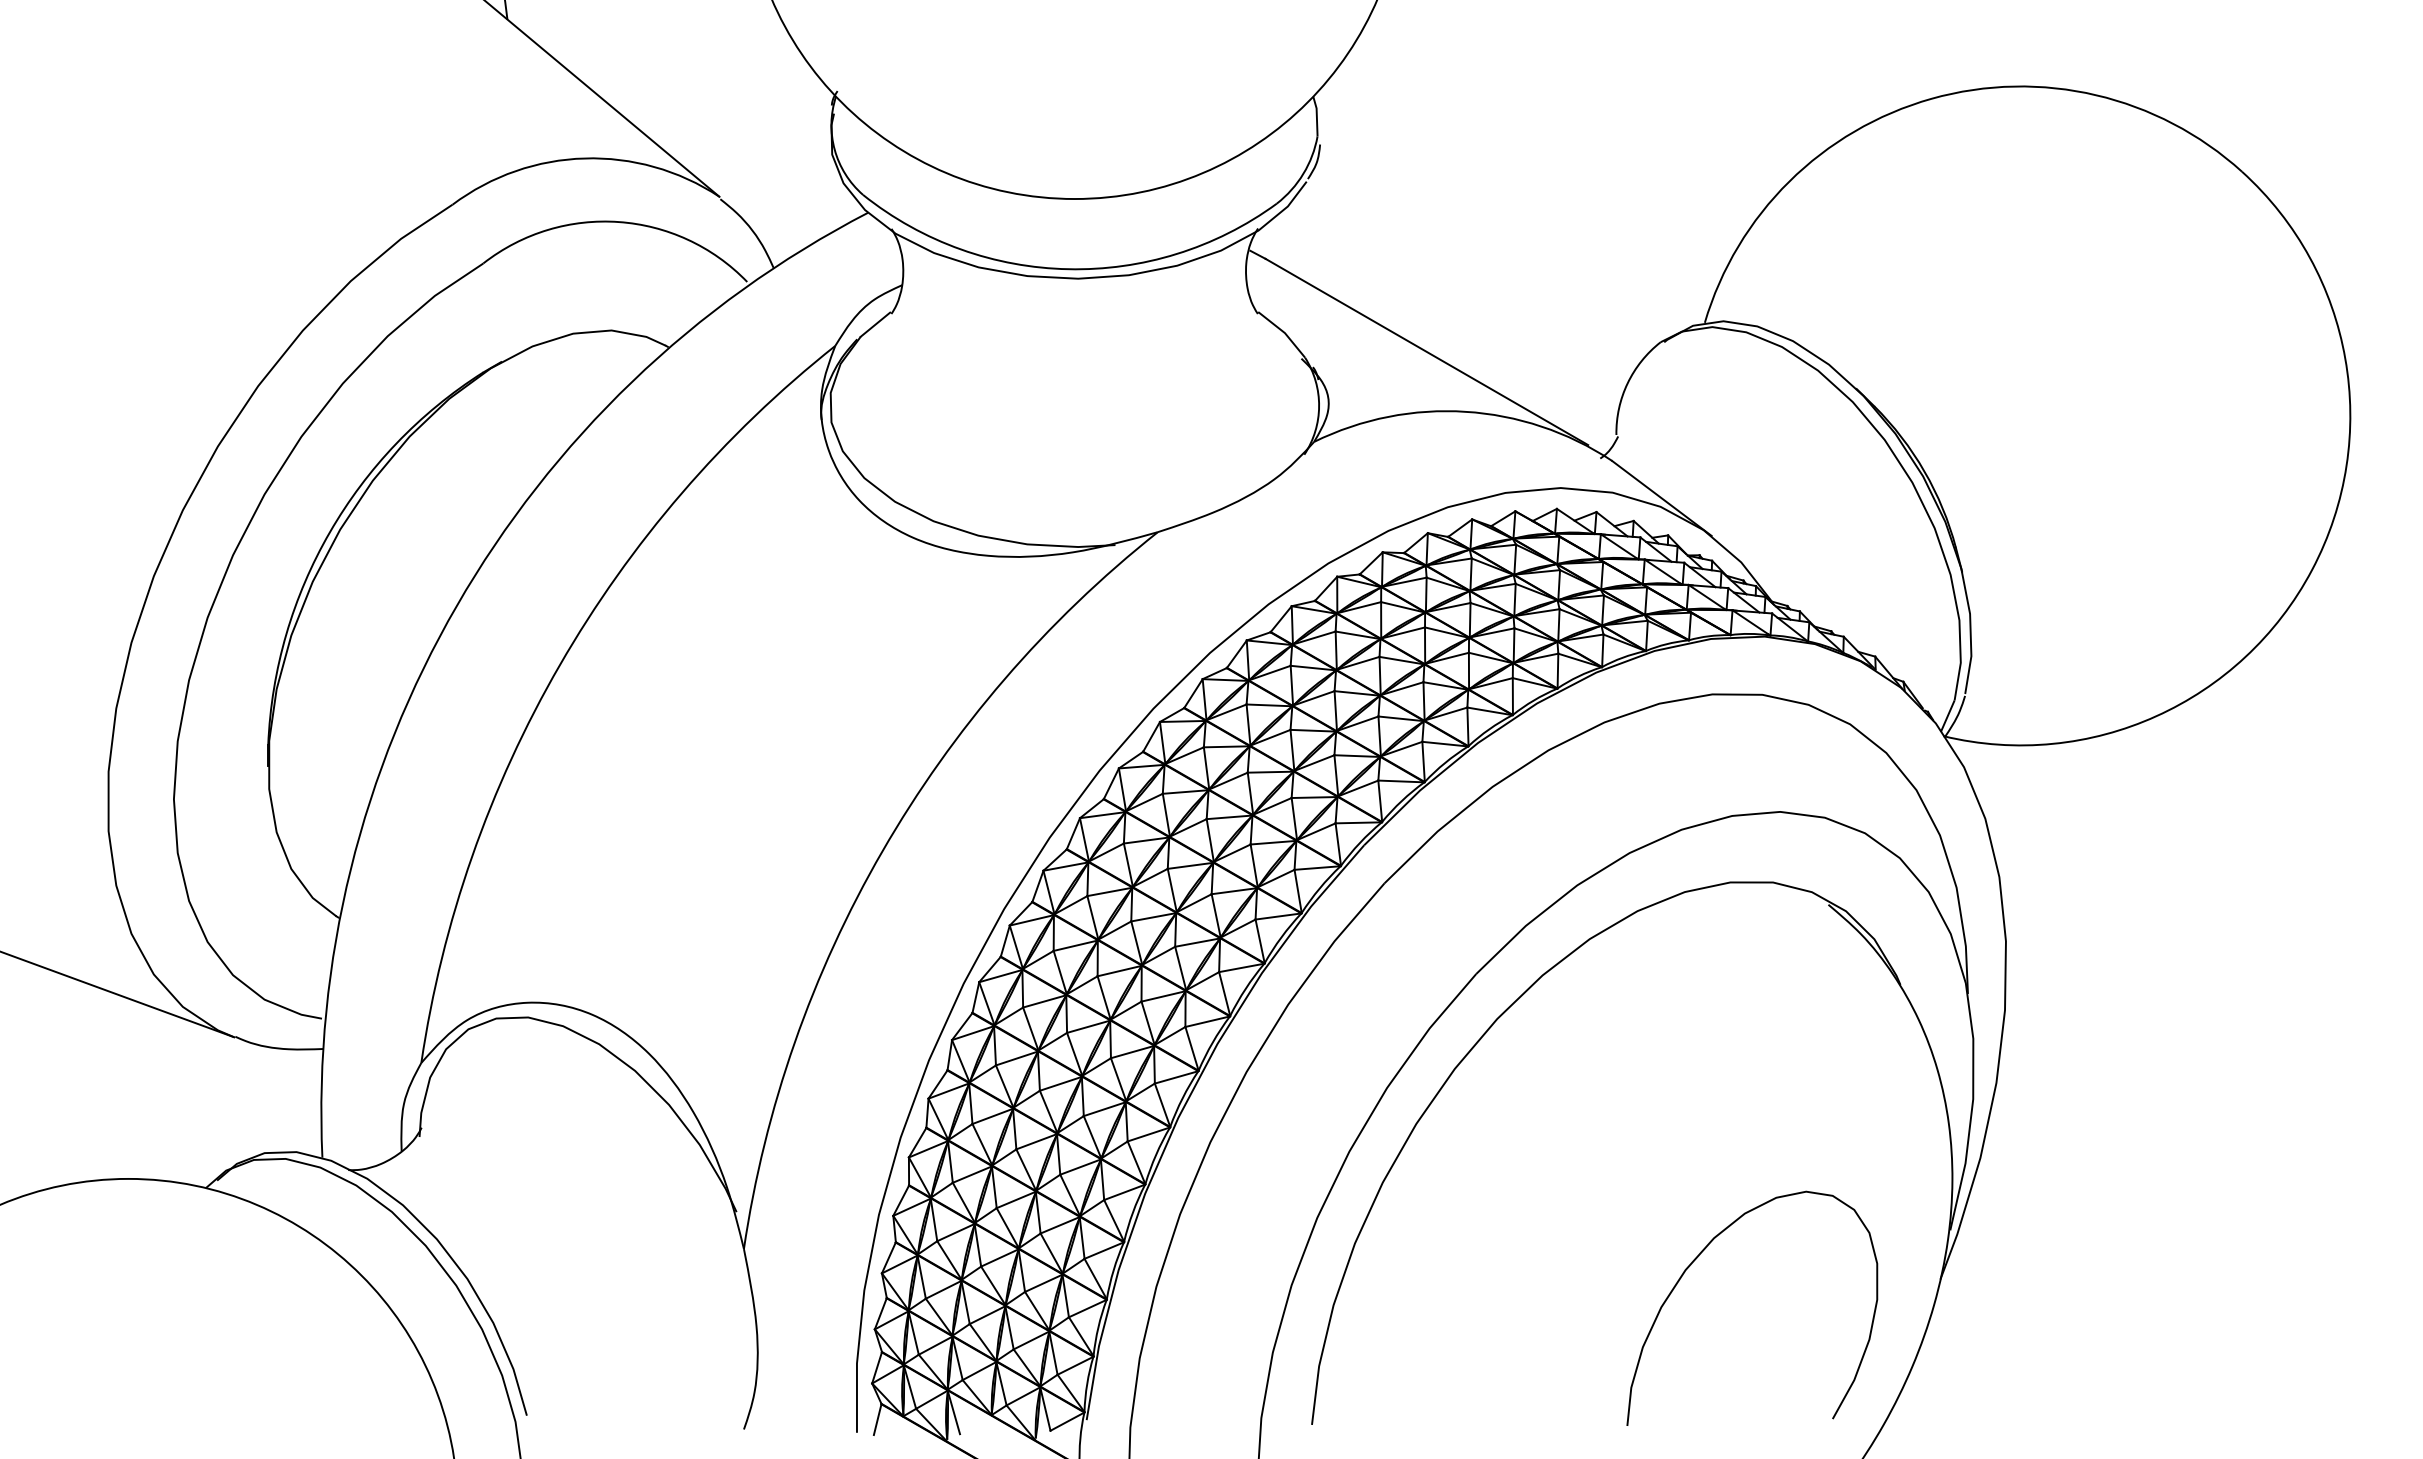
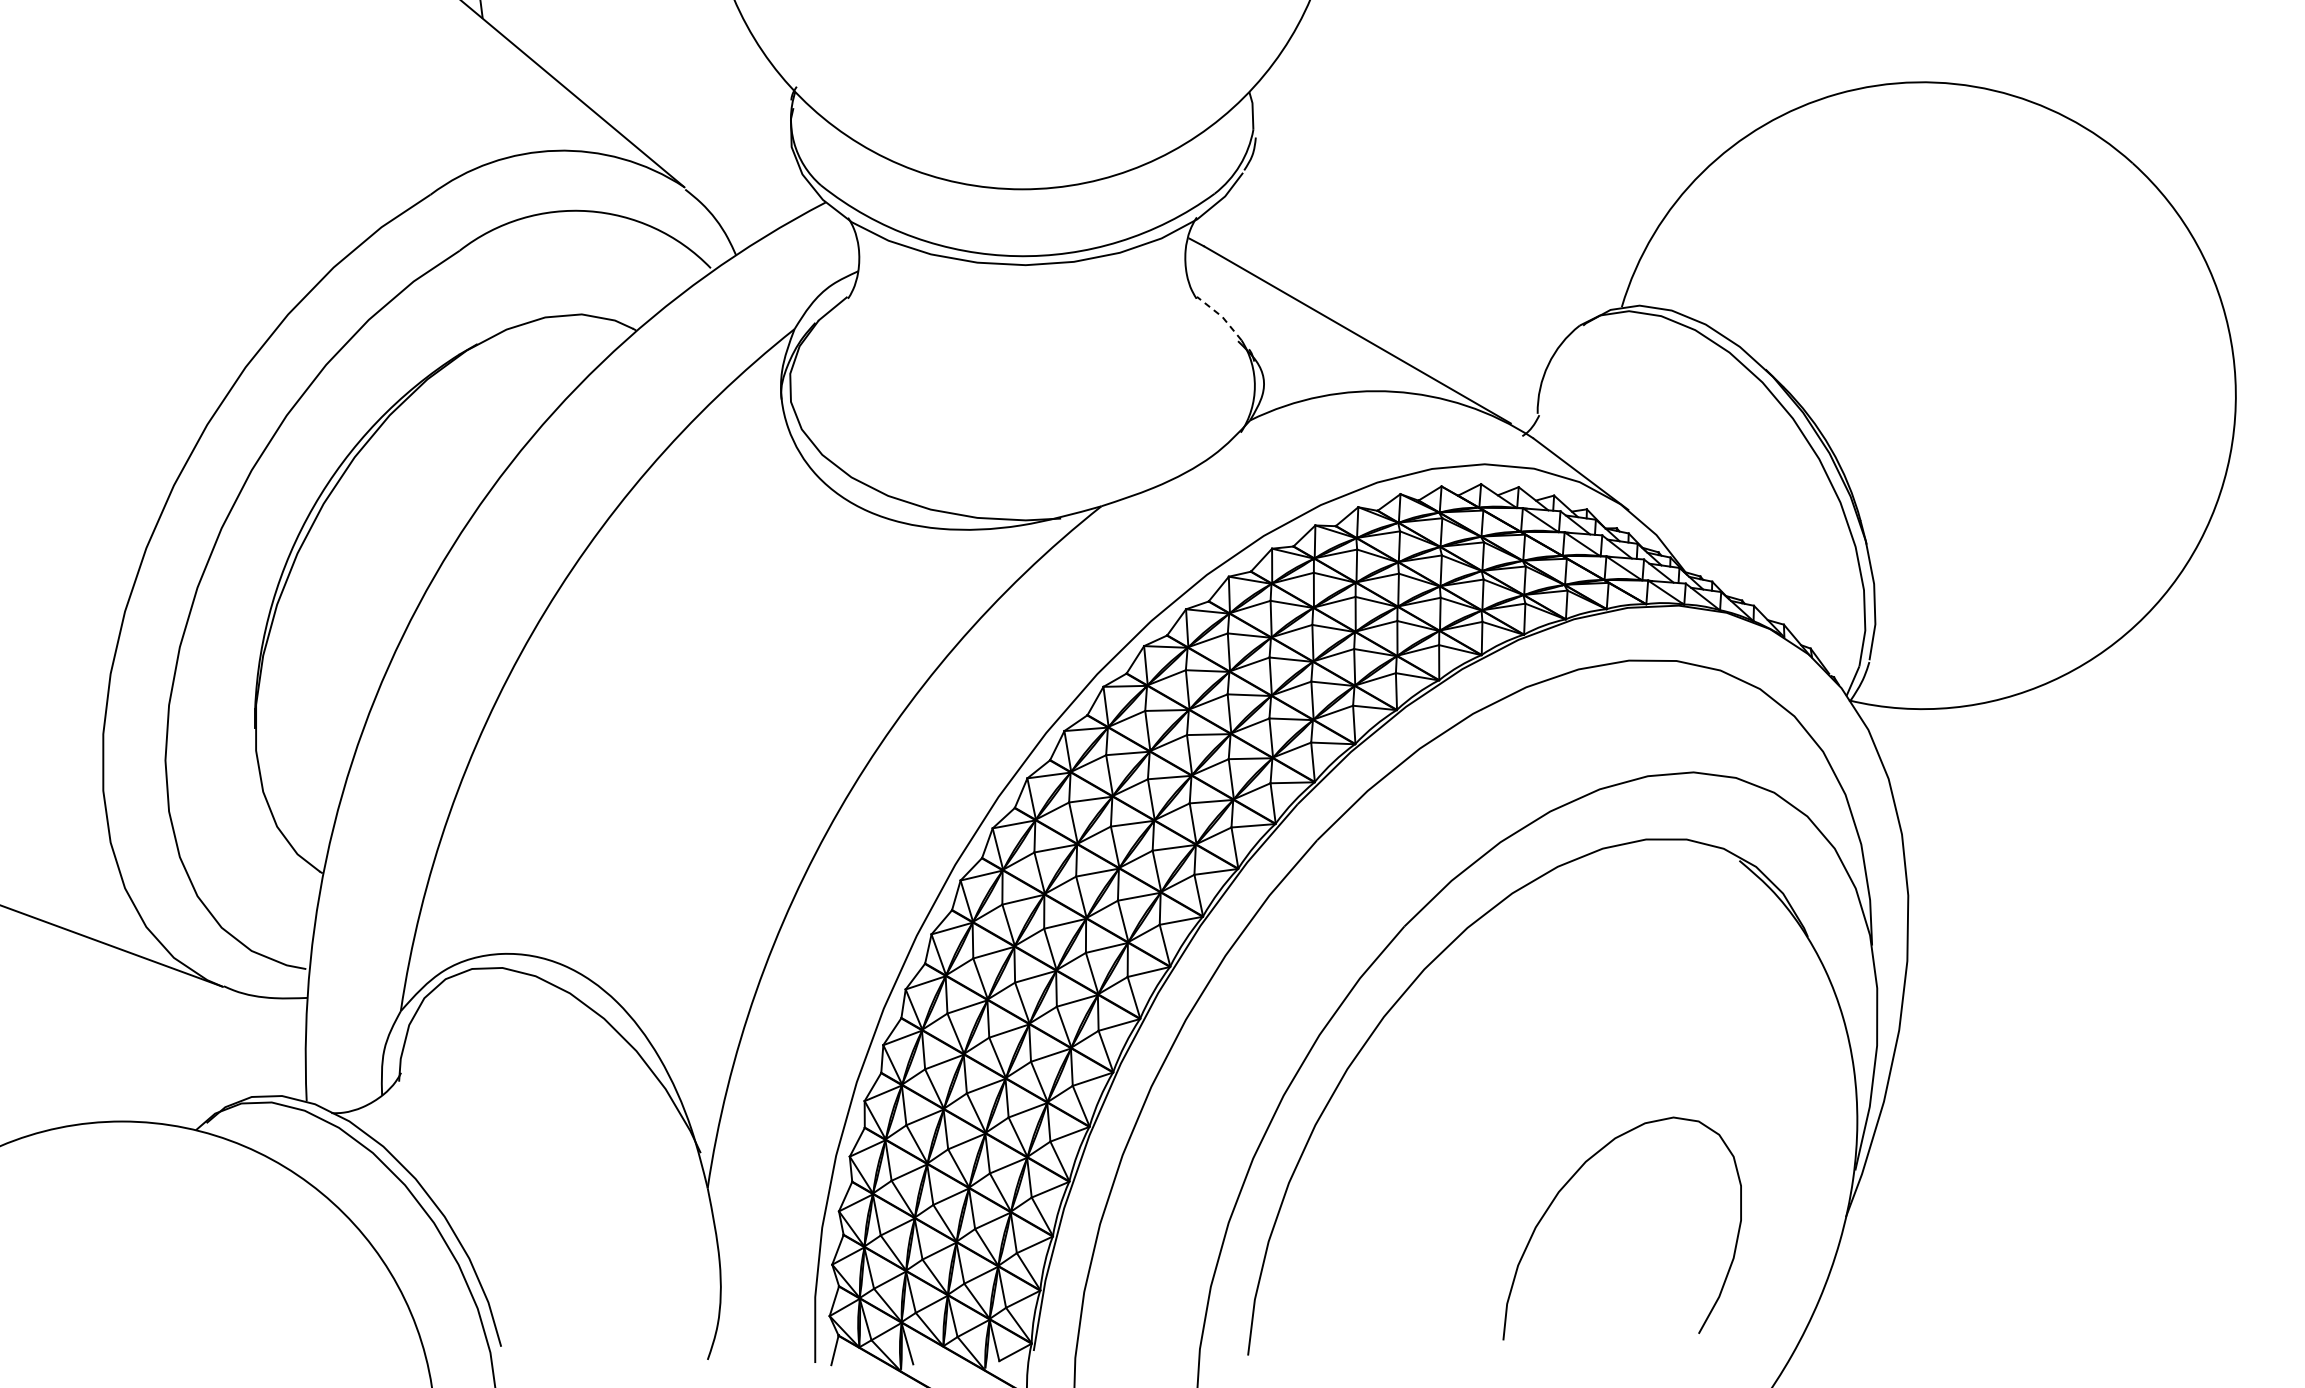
line: (1284, 332) -> (1221, 316), solid -> dashed
curve: (1699, 1256) -> (1572, 1179), moved

